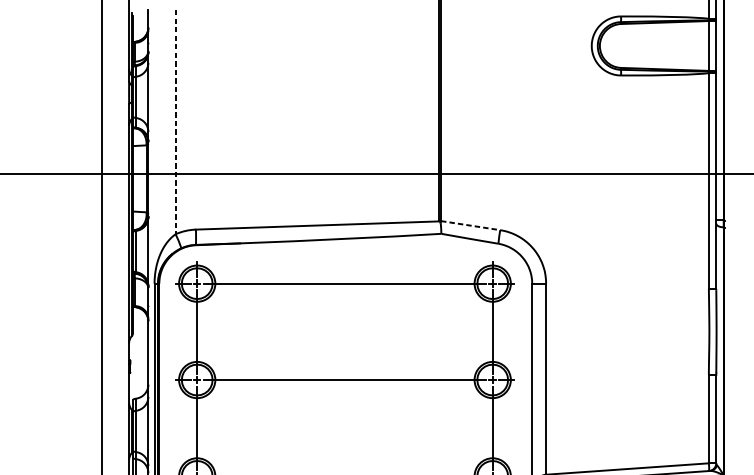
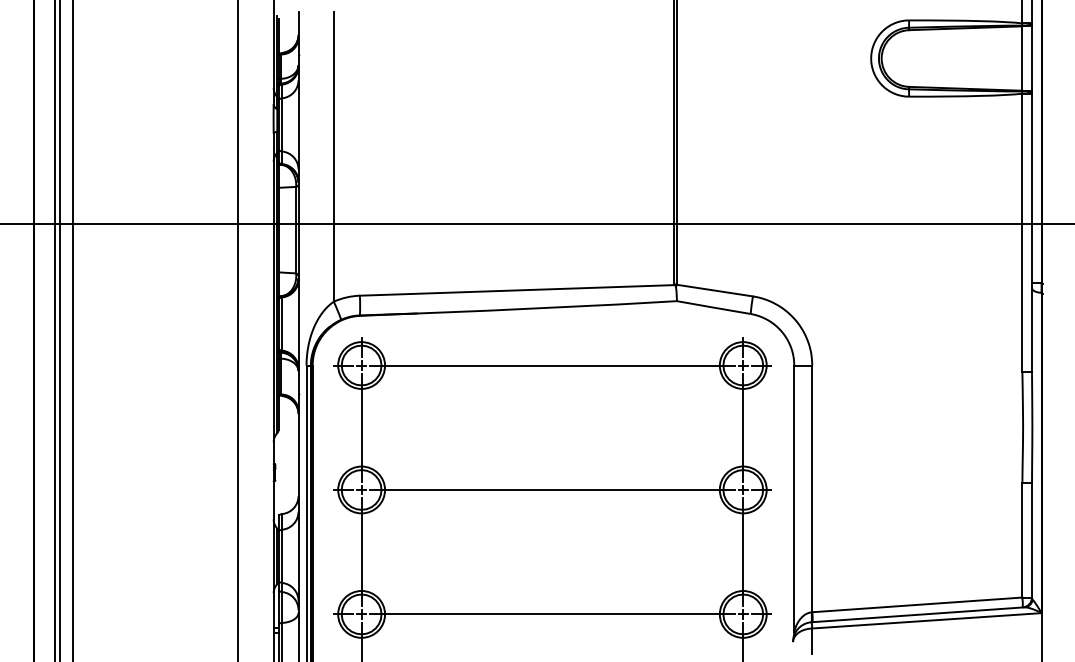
line: (175, 121) -> (333, 156), dashed -> solid
line: (470, 225) -> (714, 290), dashed -> solid

